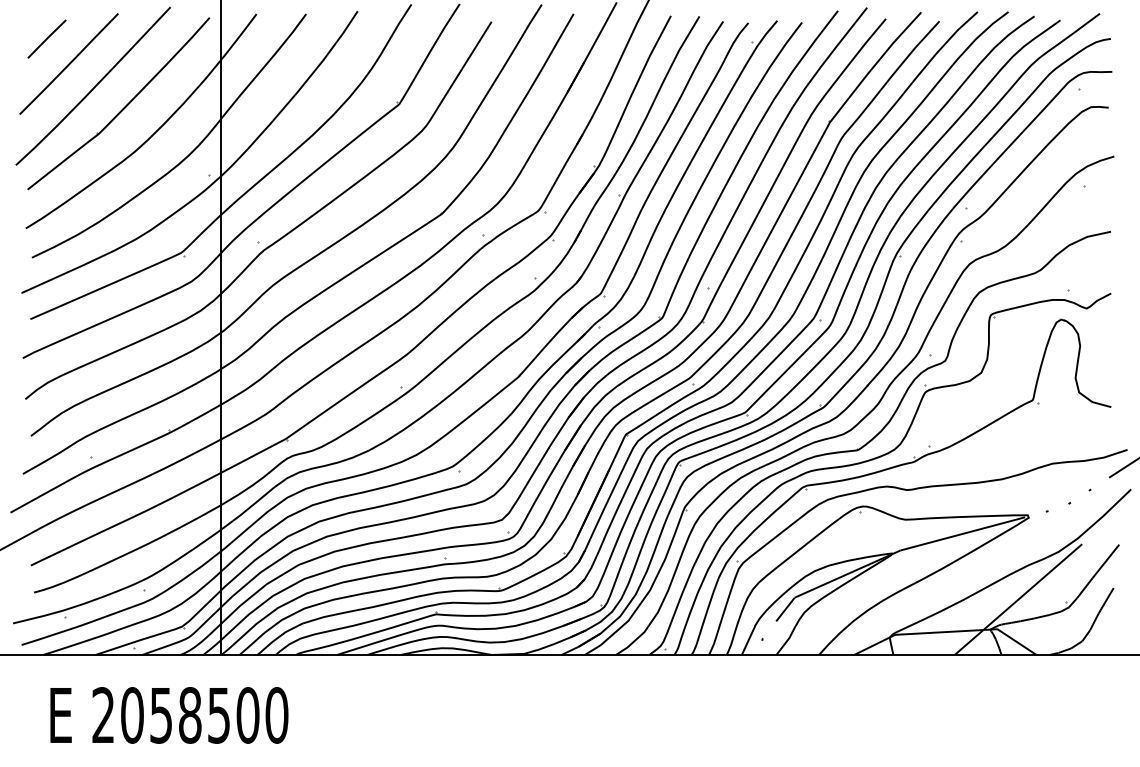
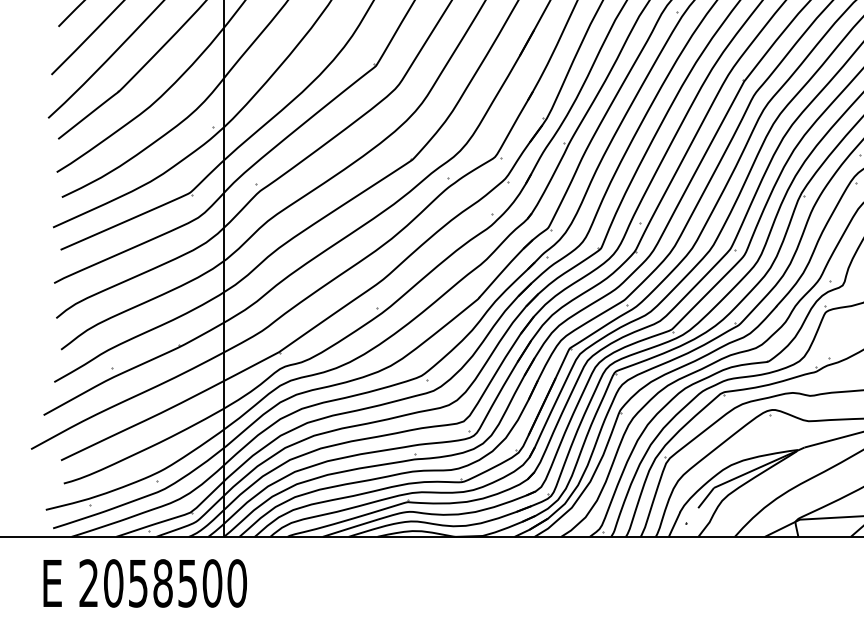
text: (169, 715) -> (145, 583), moved

